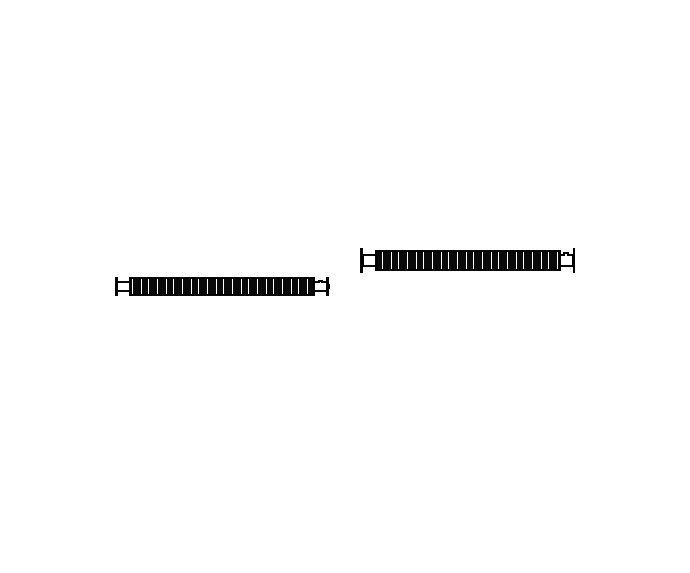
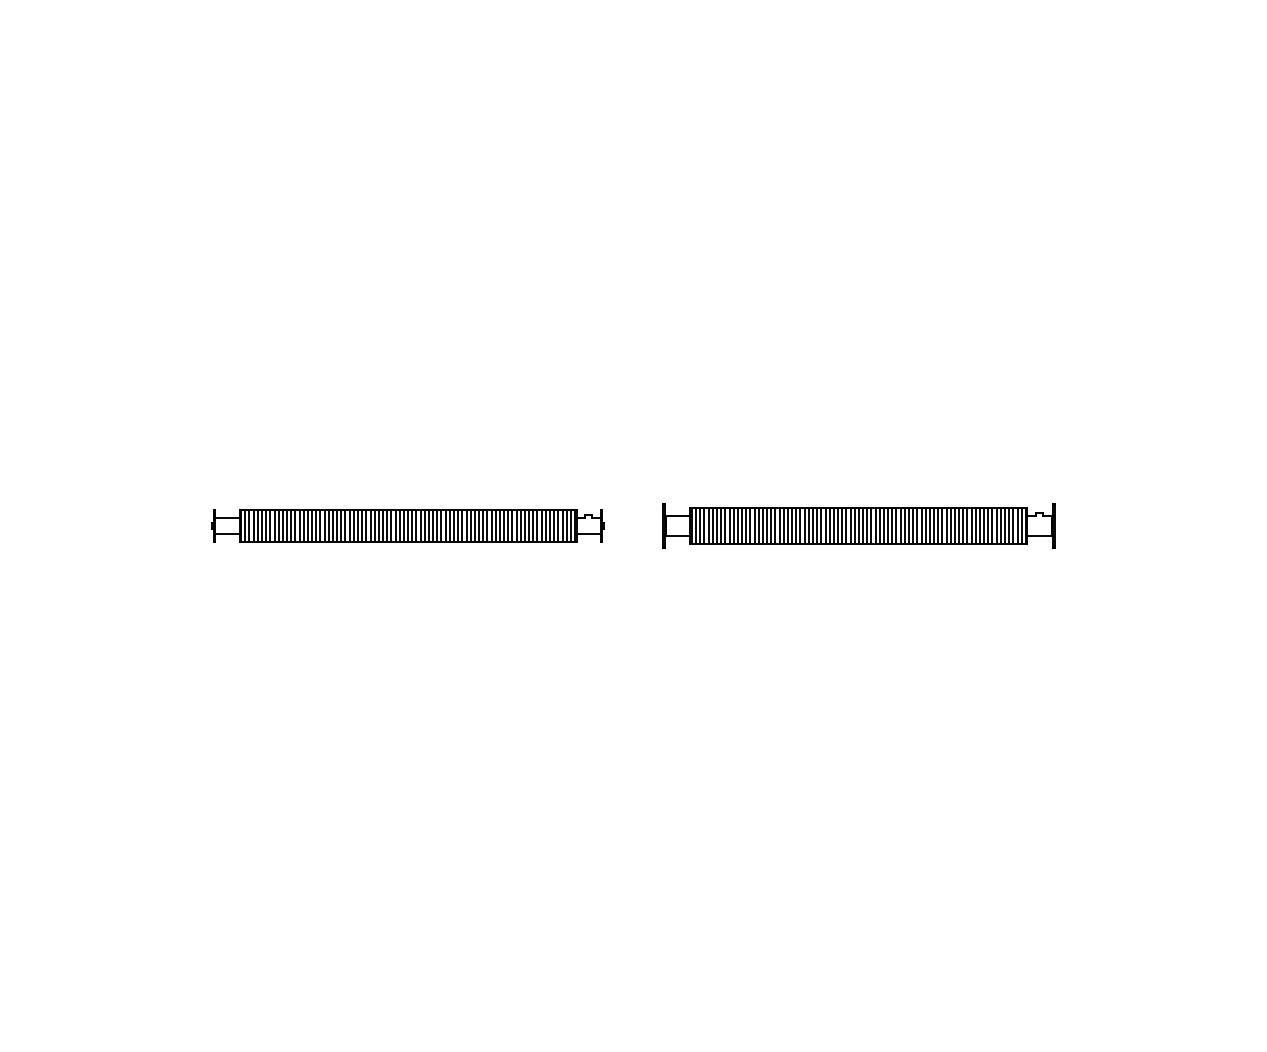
part: (467, 260) -> (858, 526), moved

